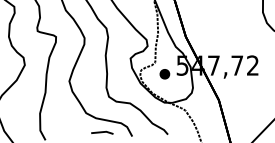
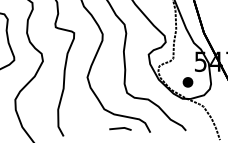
part: (164, 74) -> (187, 82), moved

